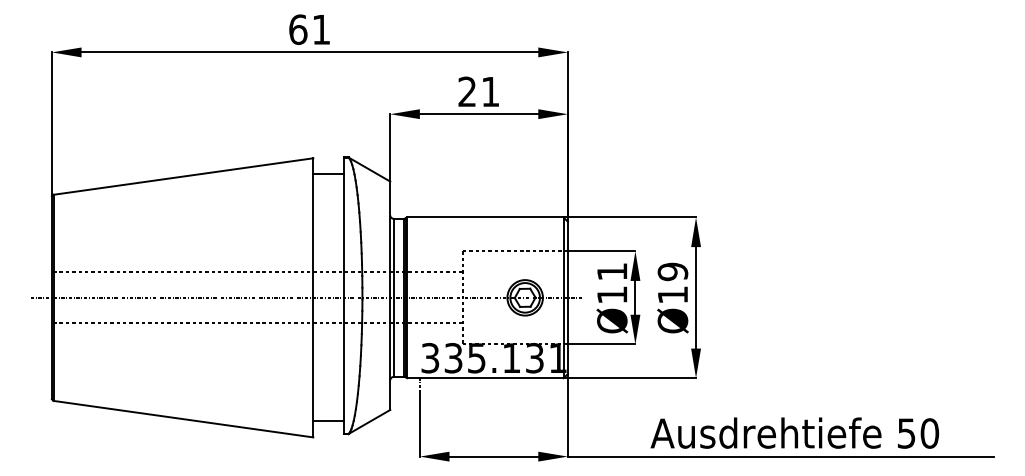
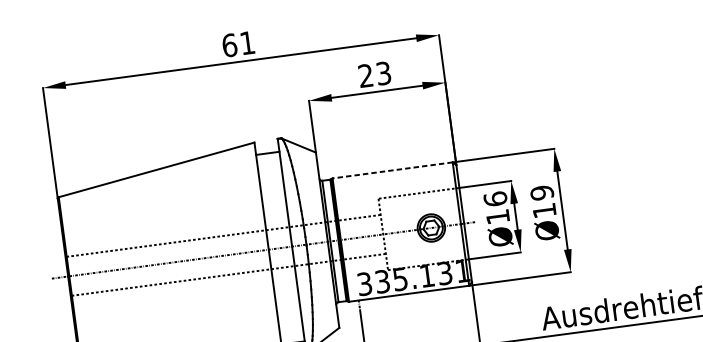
text: (490, 91) -> (383, 73), 21 -> 23
line: (484, 217) -> (391, 170), solid -> dashed
text: (612, 271) -> (495, 198), Ø11 -> Ø16

